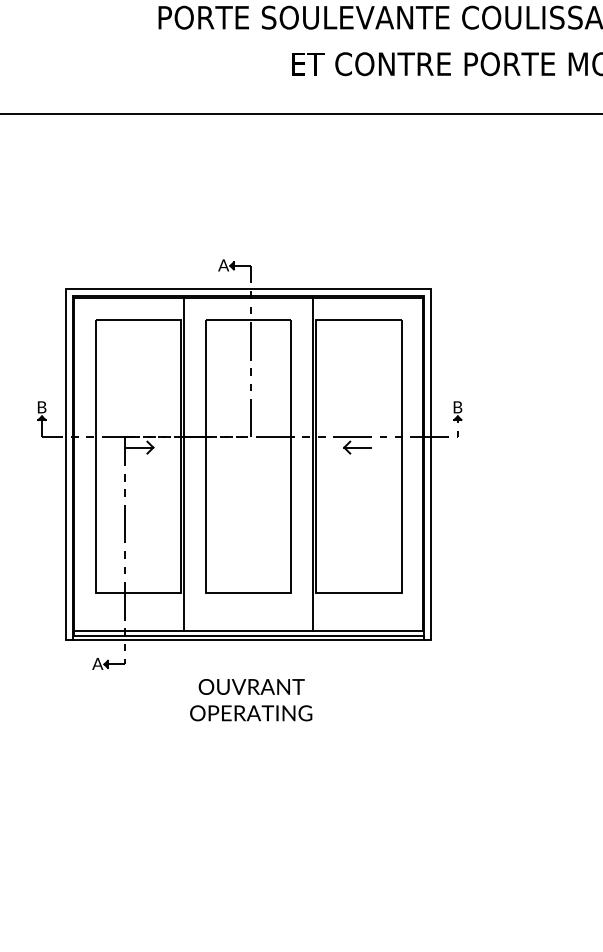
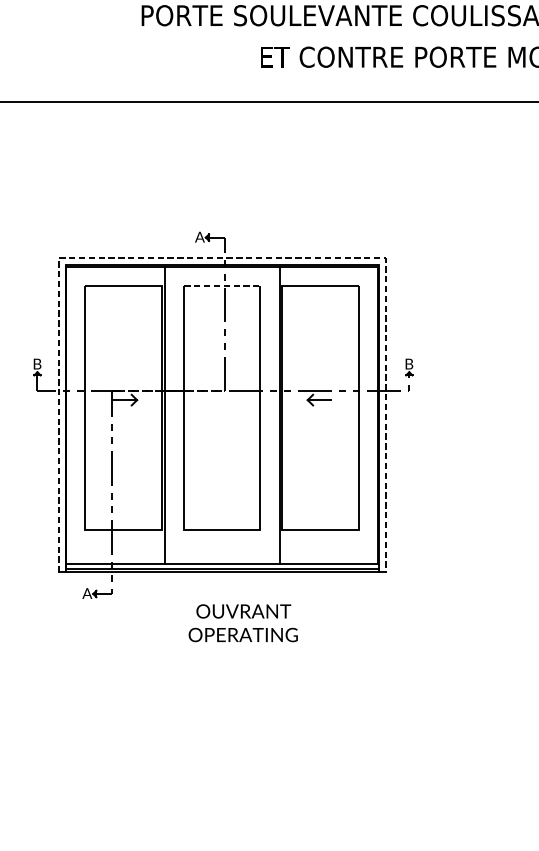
line: (248, 288) -> (222, 257), solid -> dashed
line: (248, 319) -> (222, 285), solid -> dashed
text: (251, 700) -> (243, 623), moved

